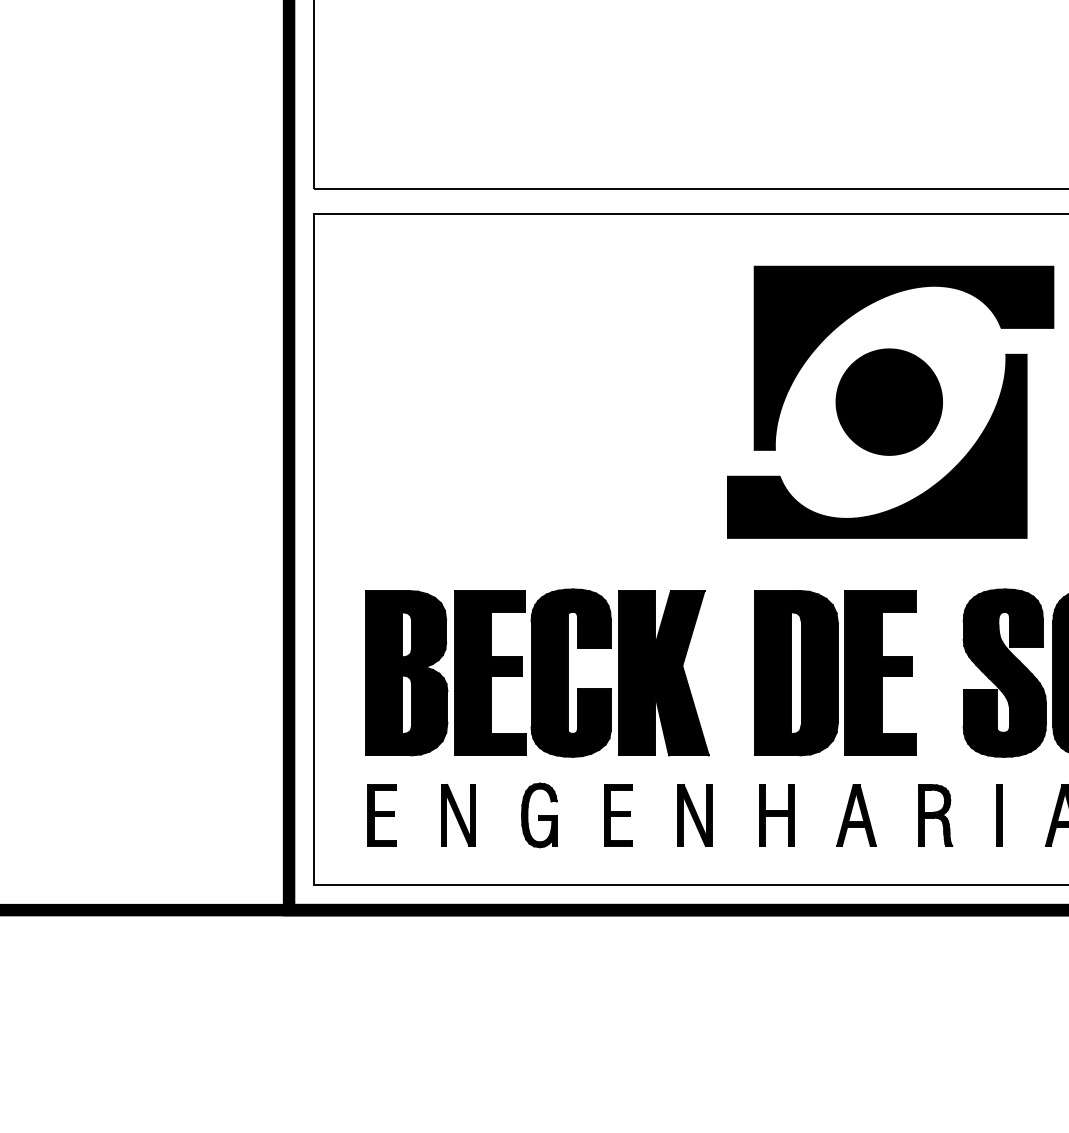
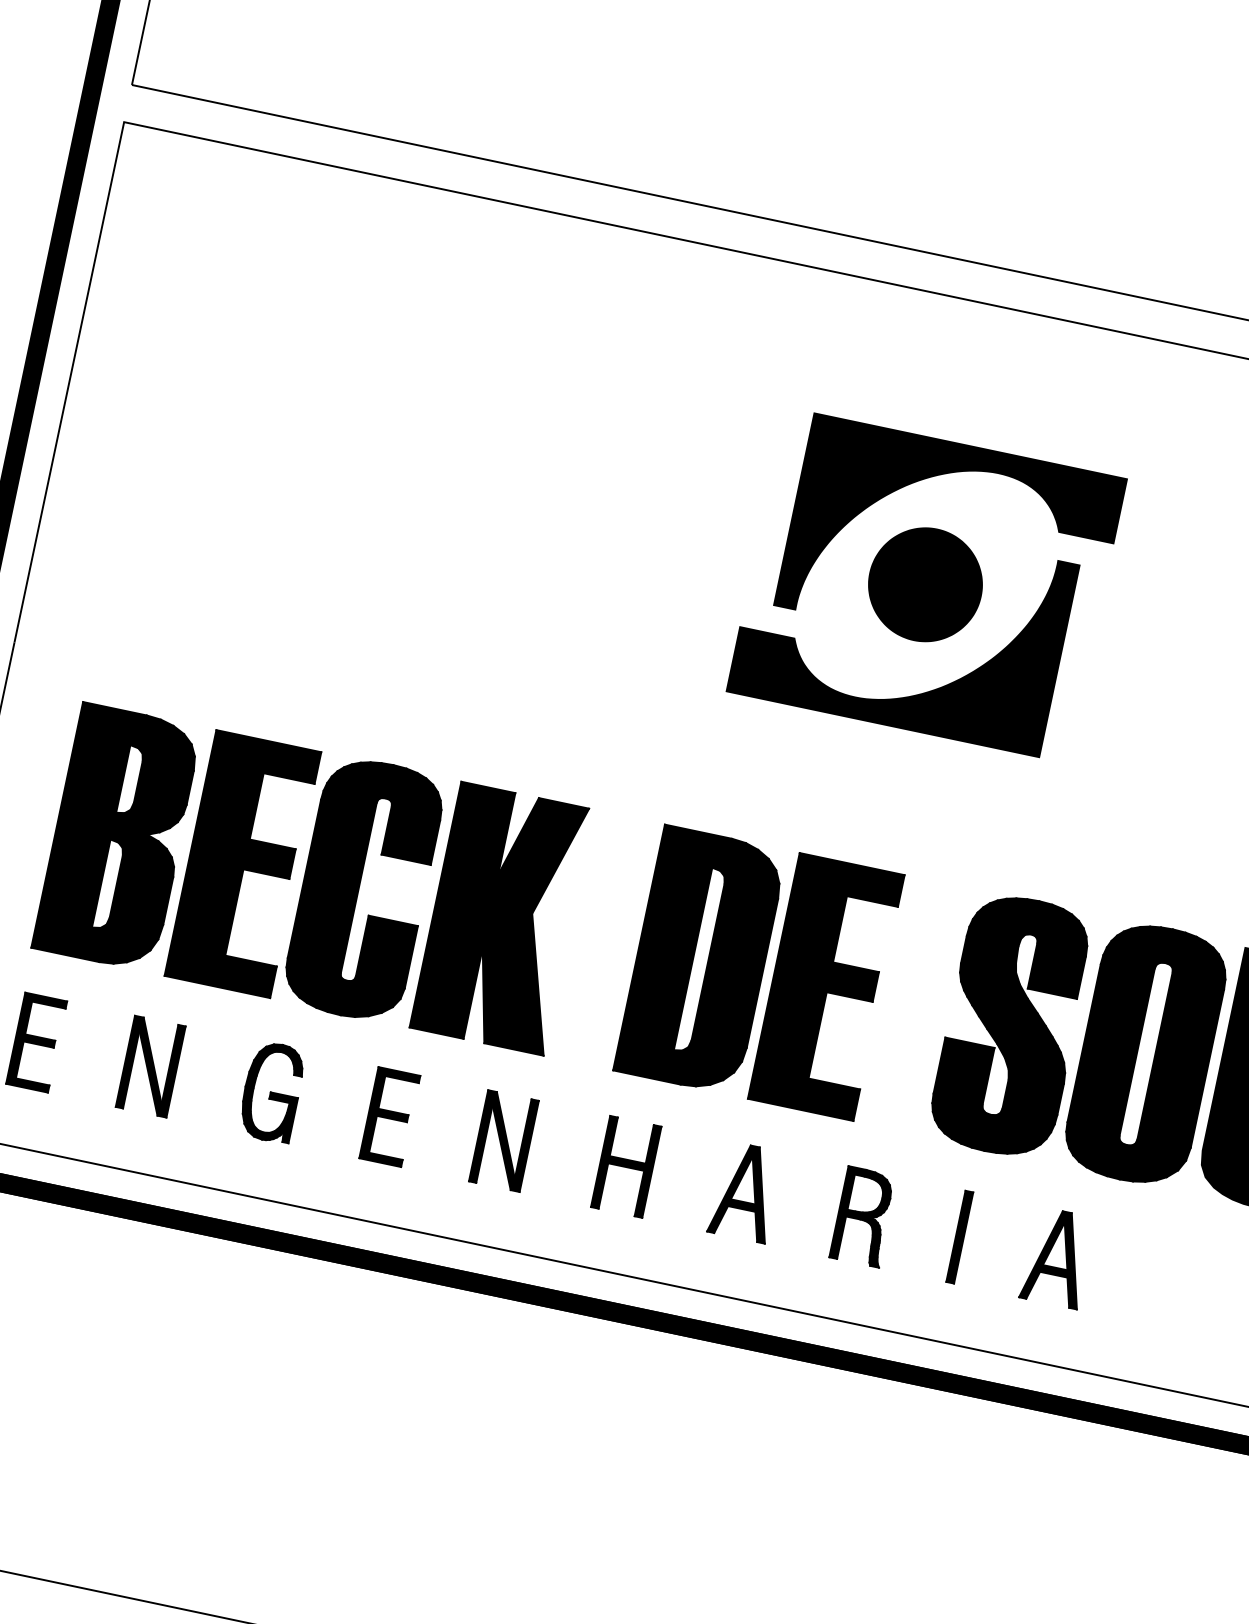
part: (890, 401) -> (926, 584), size x0.7

